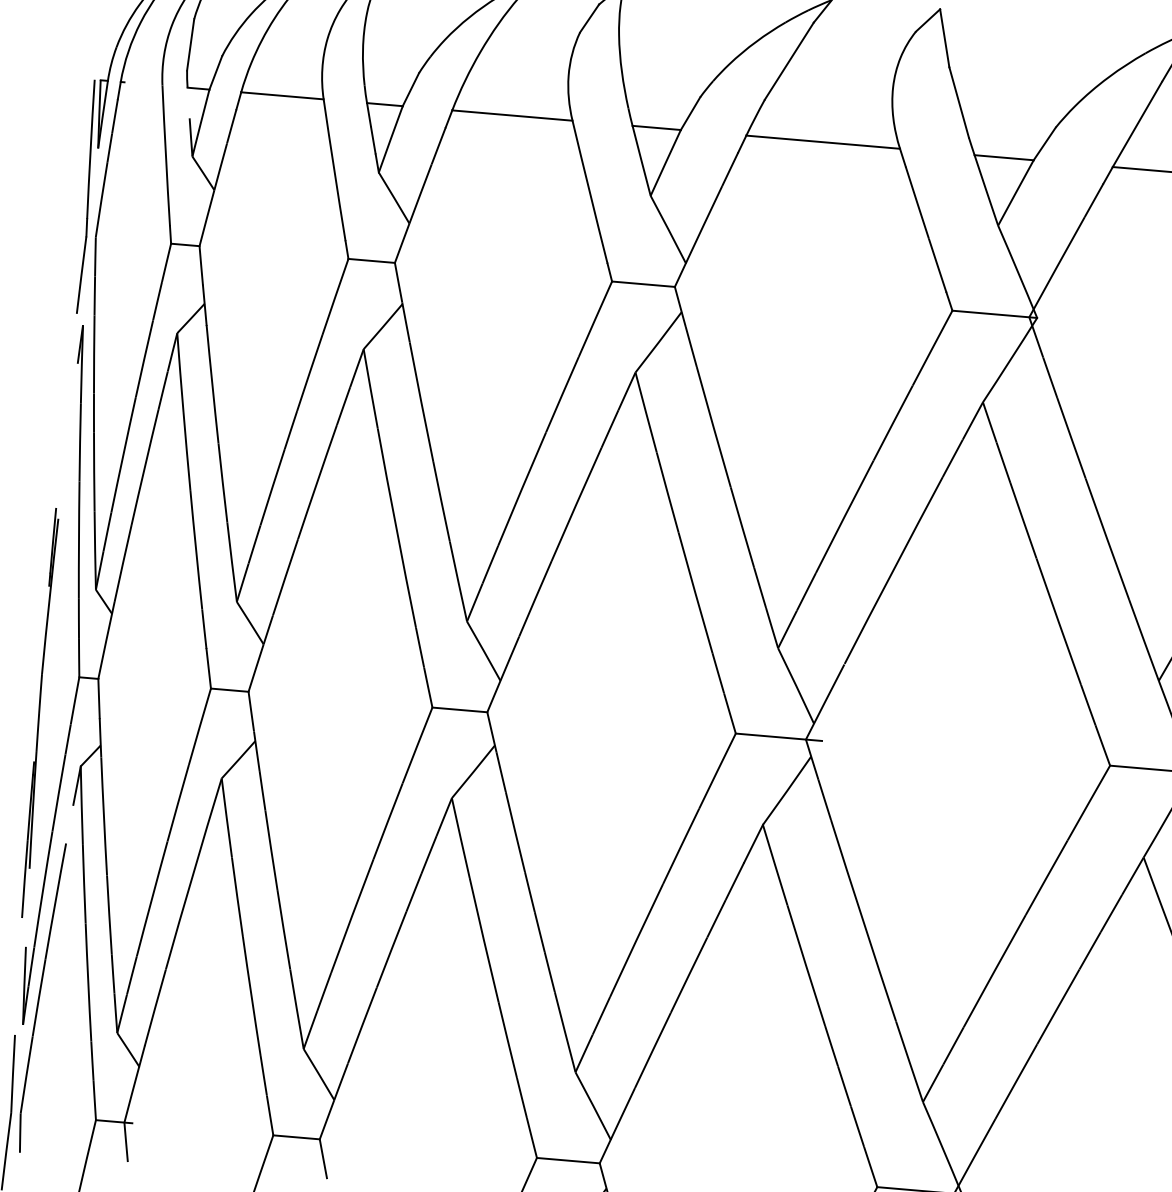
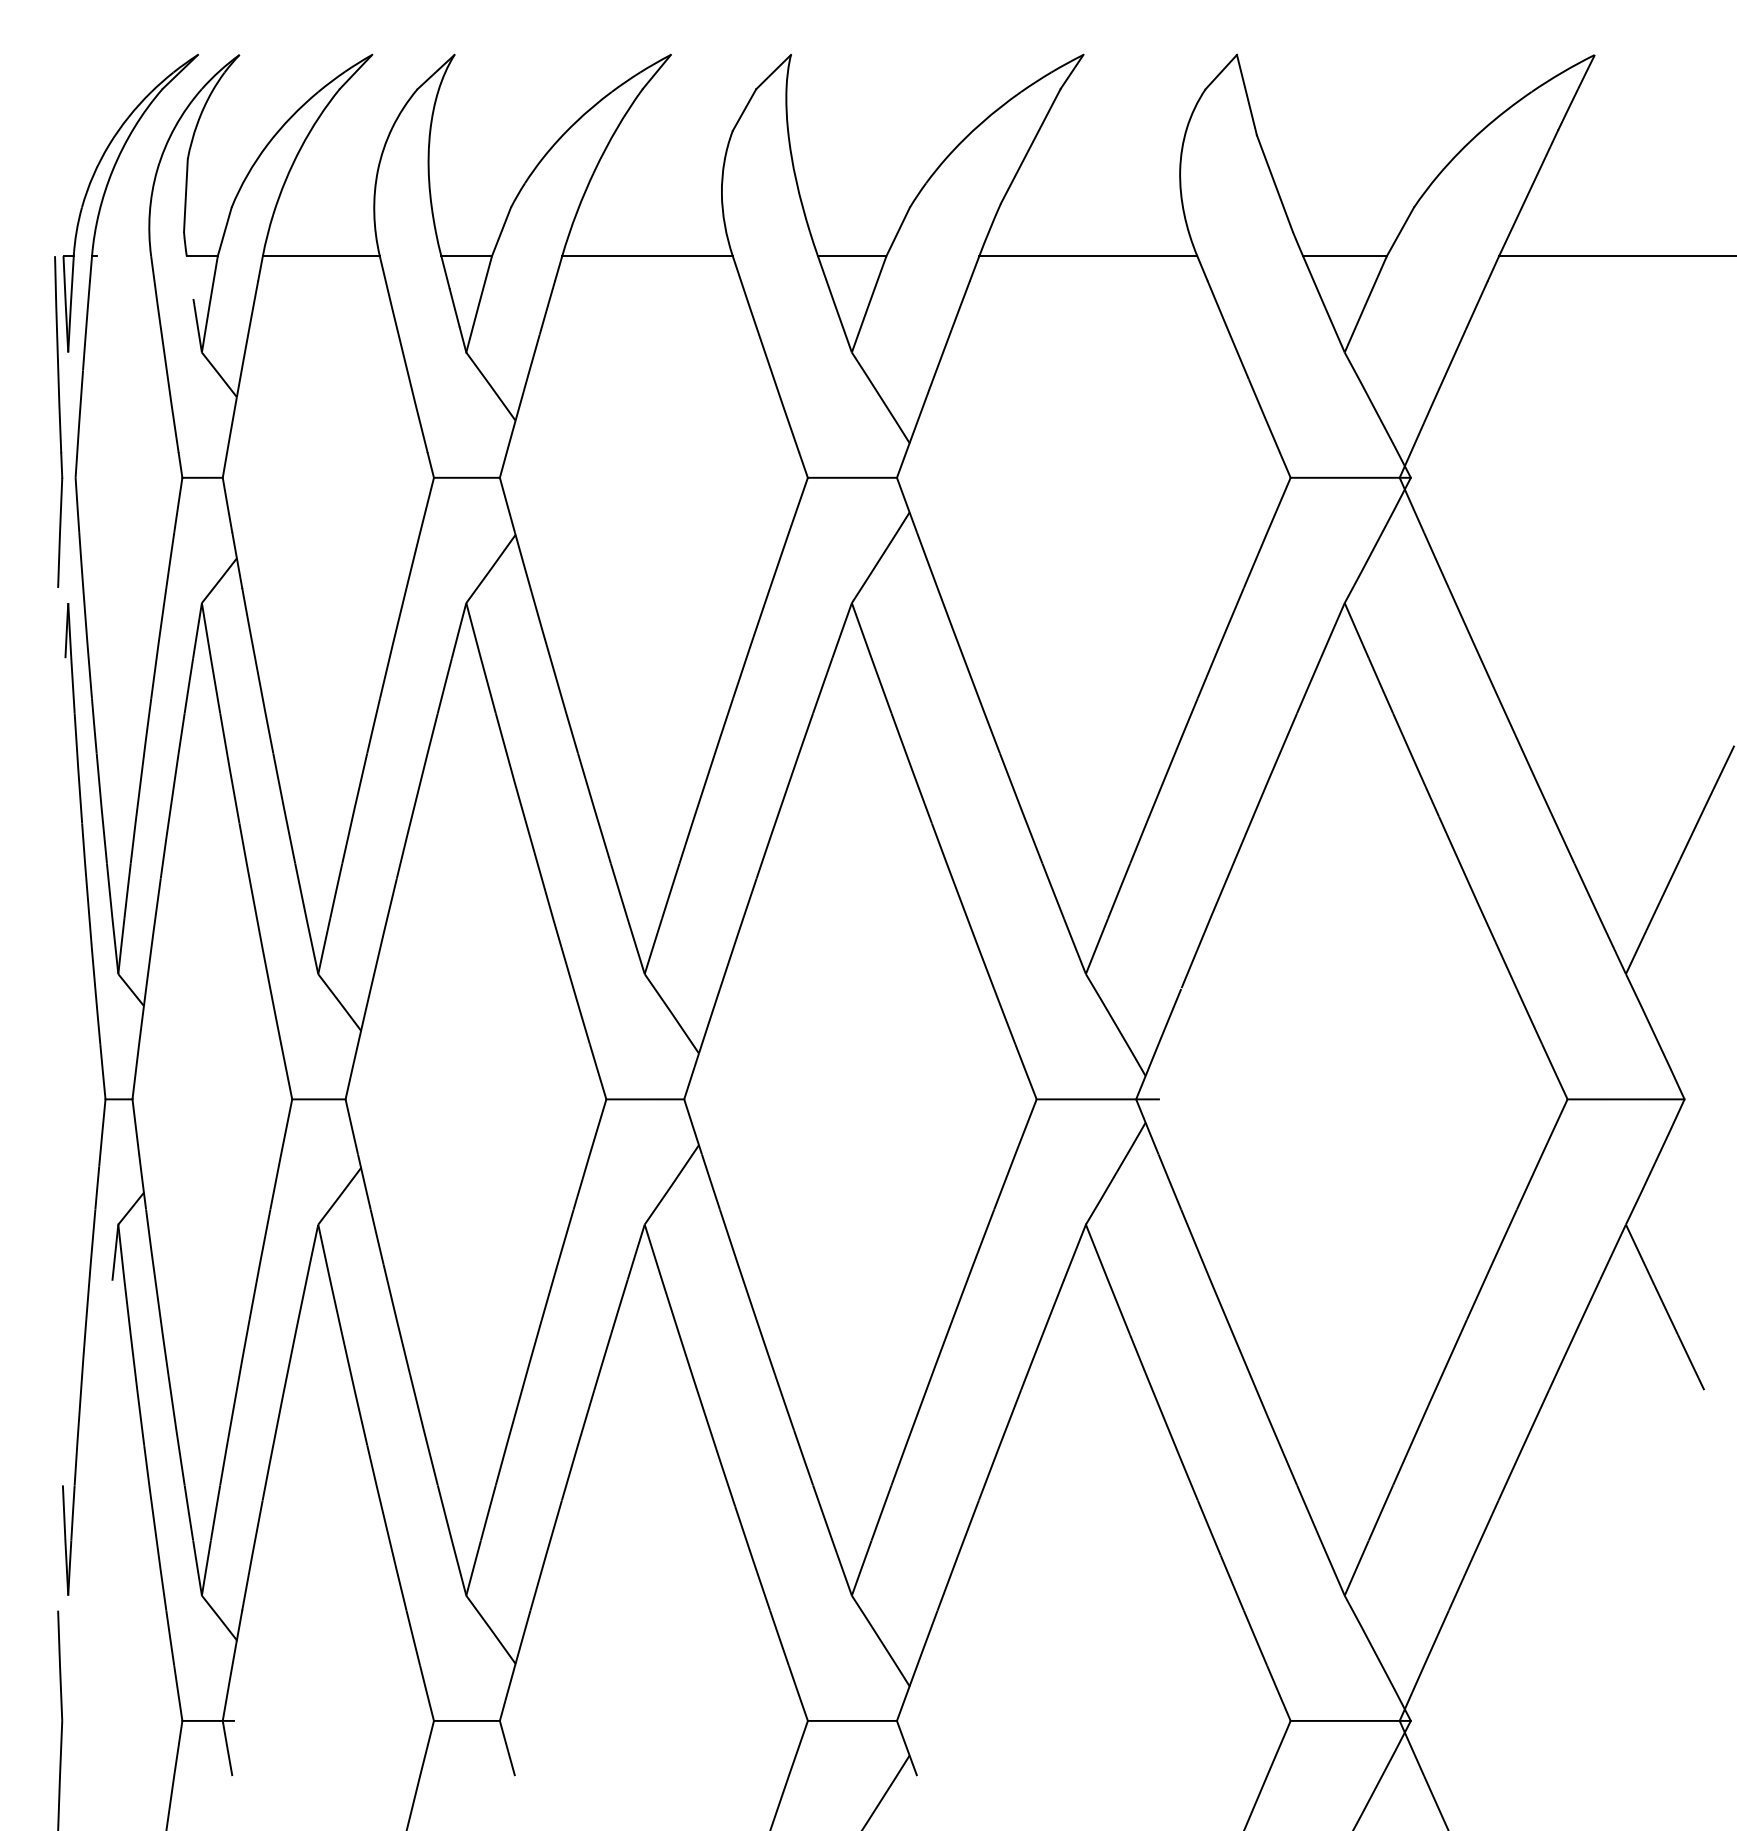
part: (40, 713) -> (55, 1154), removed
part: (41, 997) -> (90, 1555), removed

